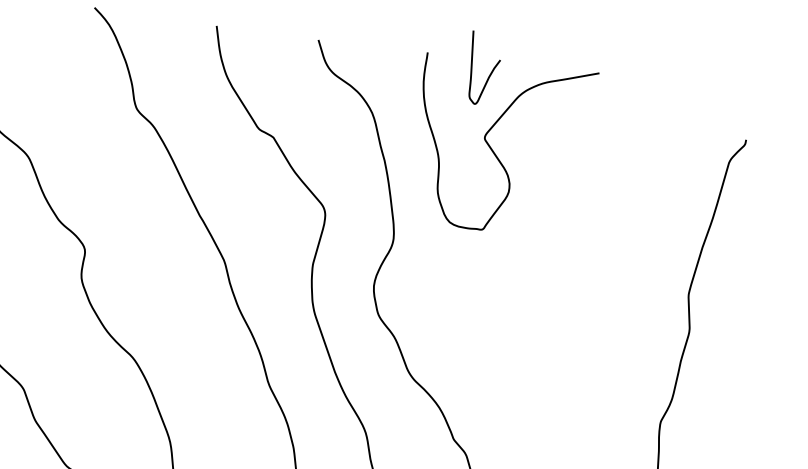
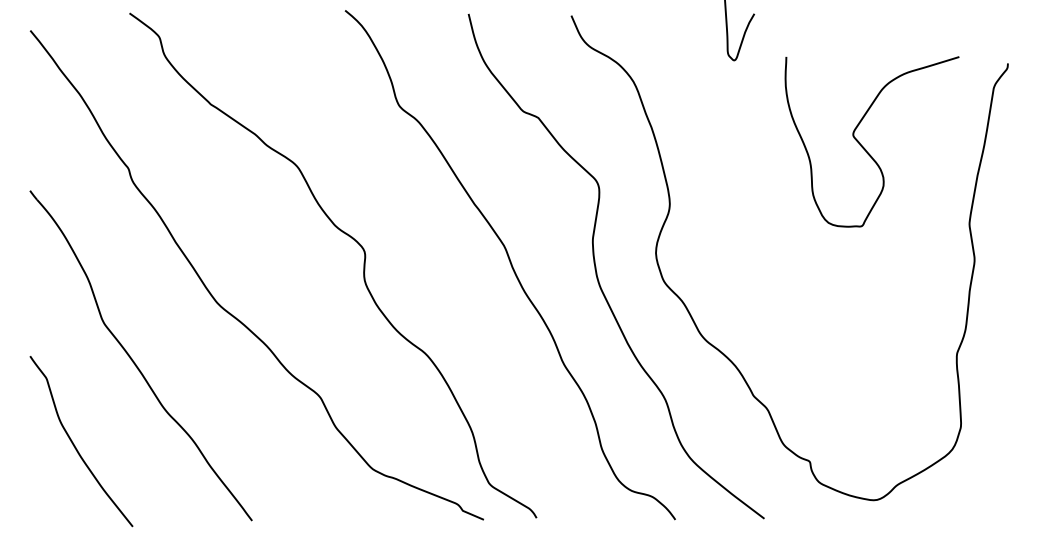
curve: (494, 151) -> (864, 147), moved

